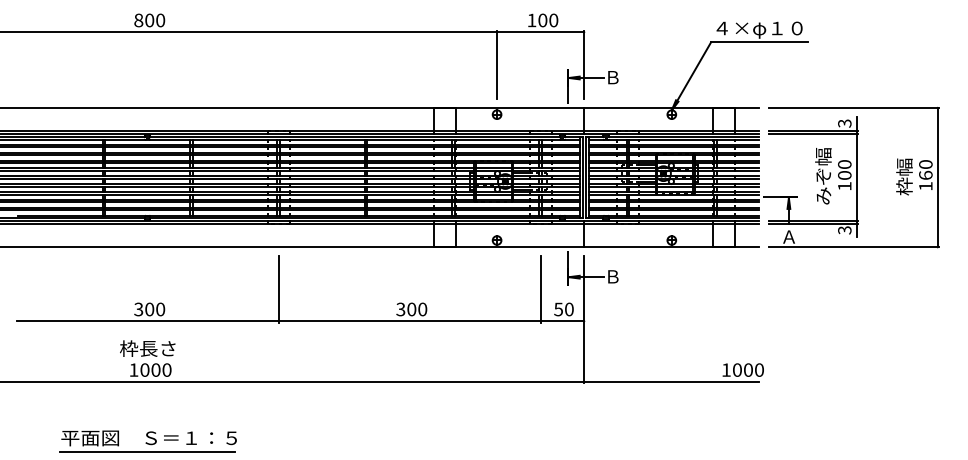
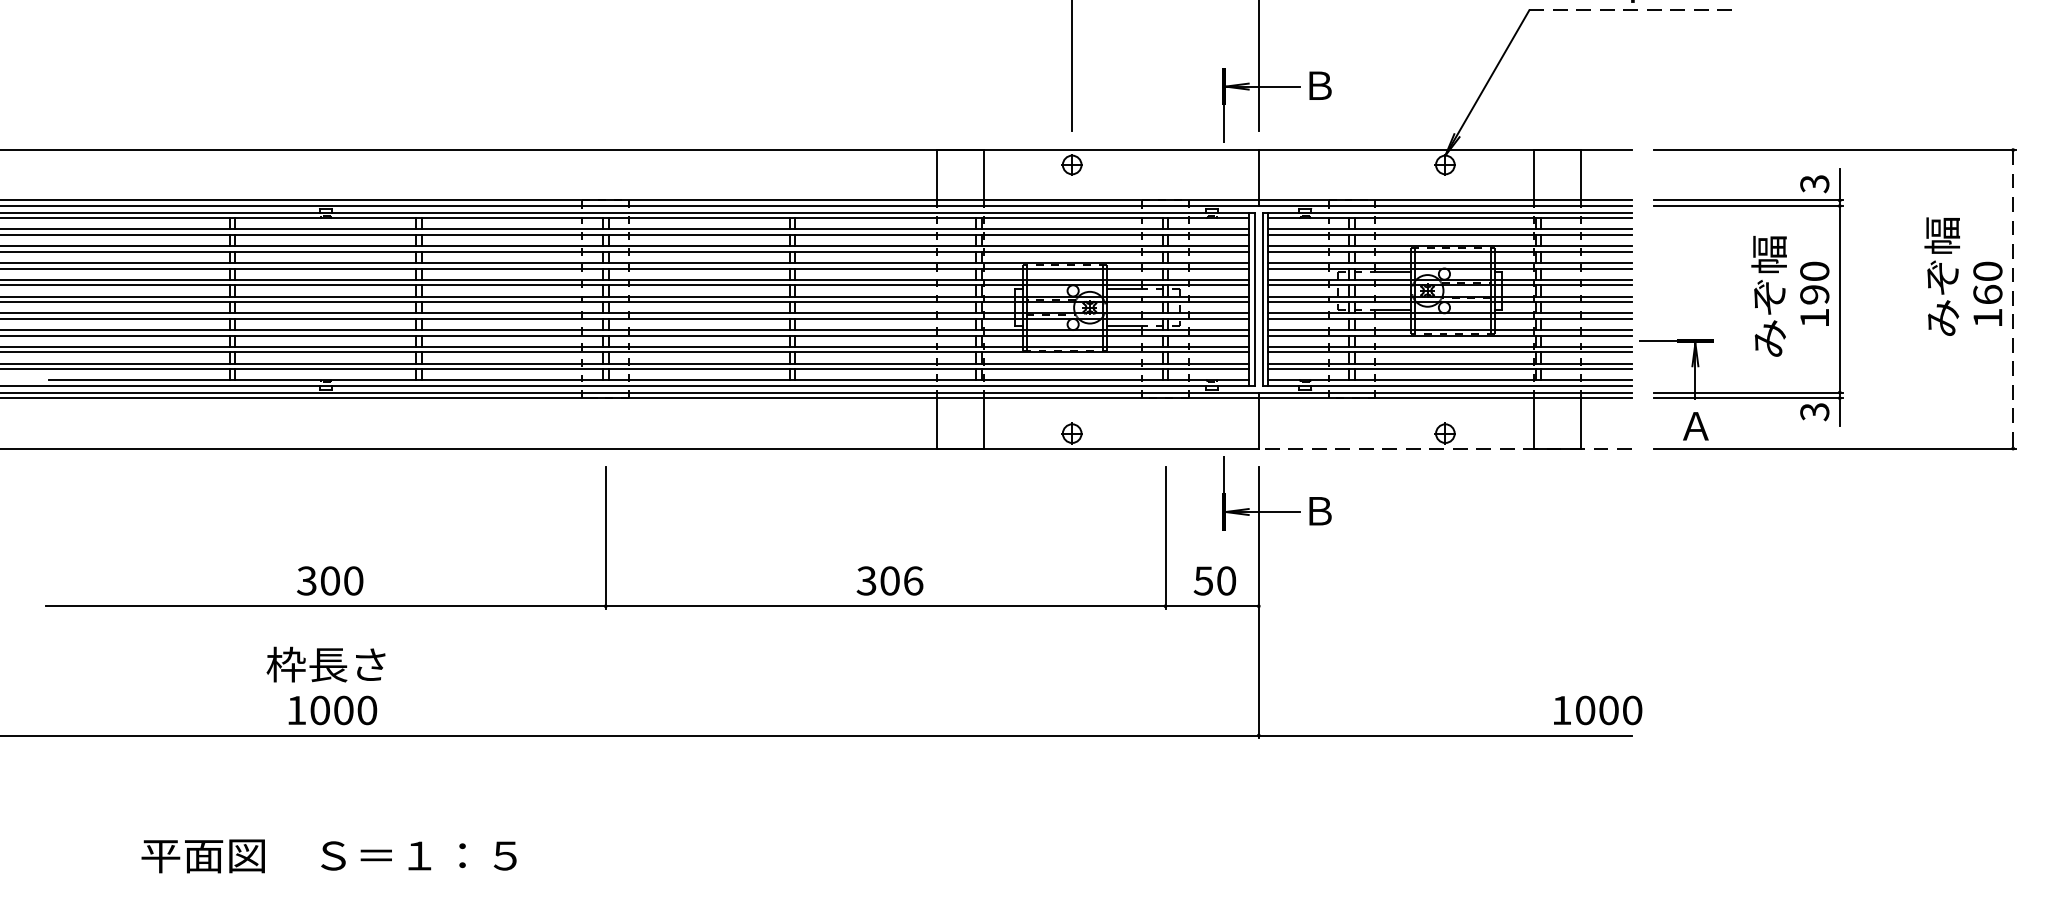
line: (759, 42) -> (1632, 10), solid -> dashed
text: (904, 167) -> (1942, 277), 枠幅 -> みぞ幅
text: (844, 175) -> (1814, 294), 100 -> 190
line: (937, 177) -> (2012, 299), solid -> dashed
line: (671, 247) -> (1444, 448), solid -> dashed
text: (422, 309) -> (912, 580), 300 -> 306
line: (147, 452) -> (325, 886), removed

